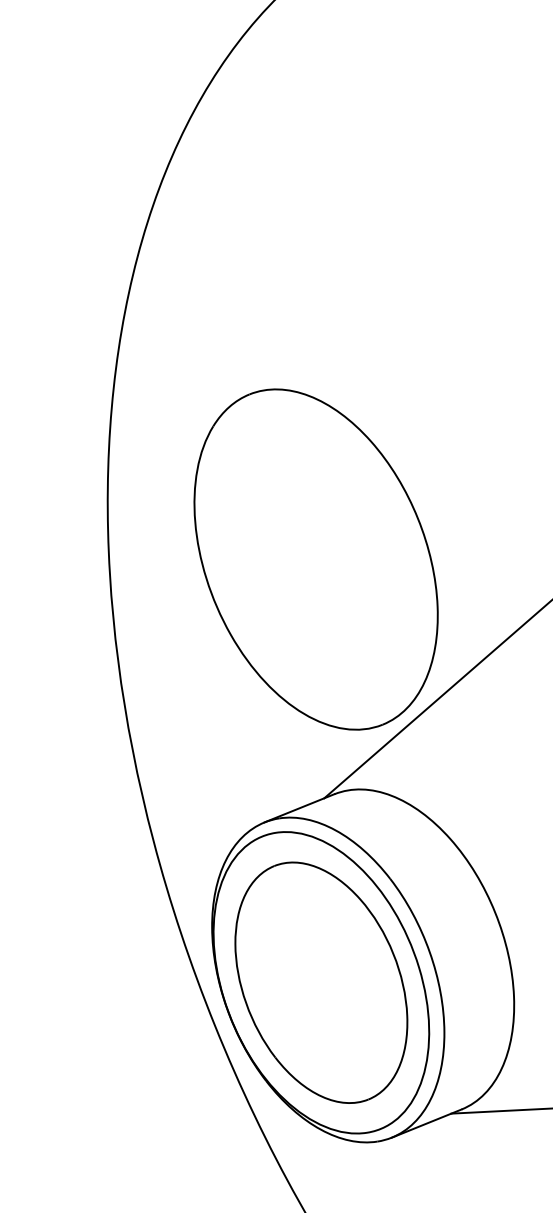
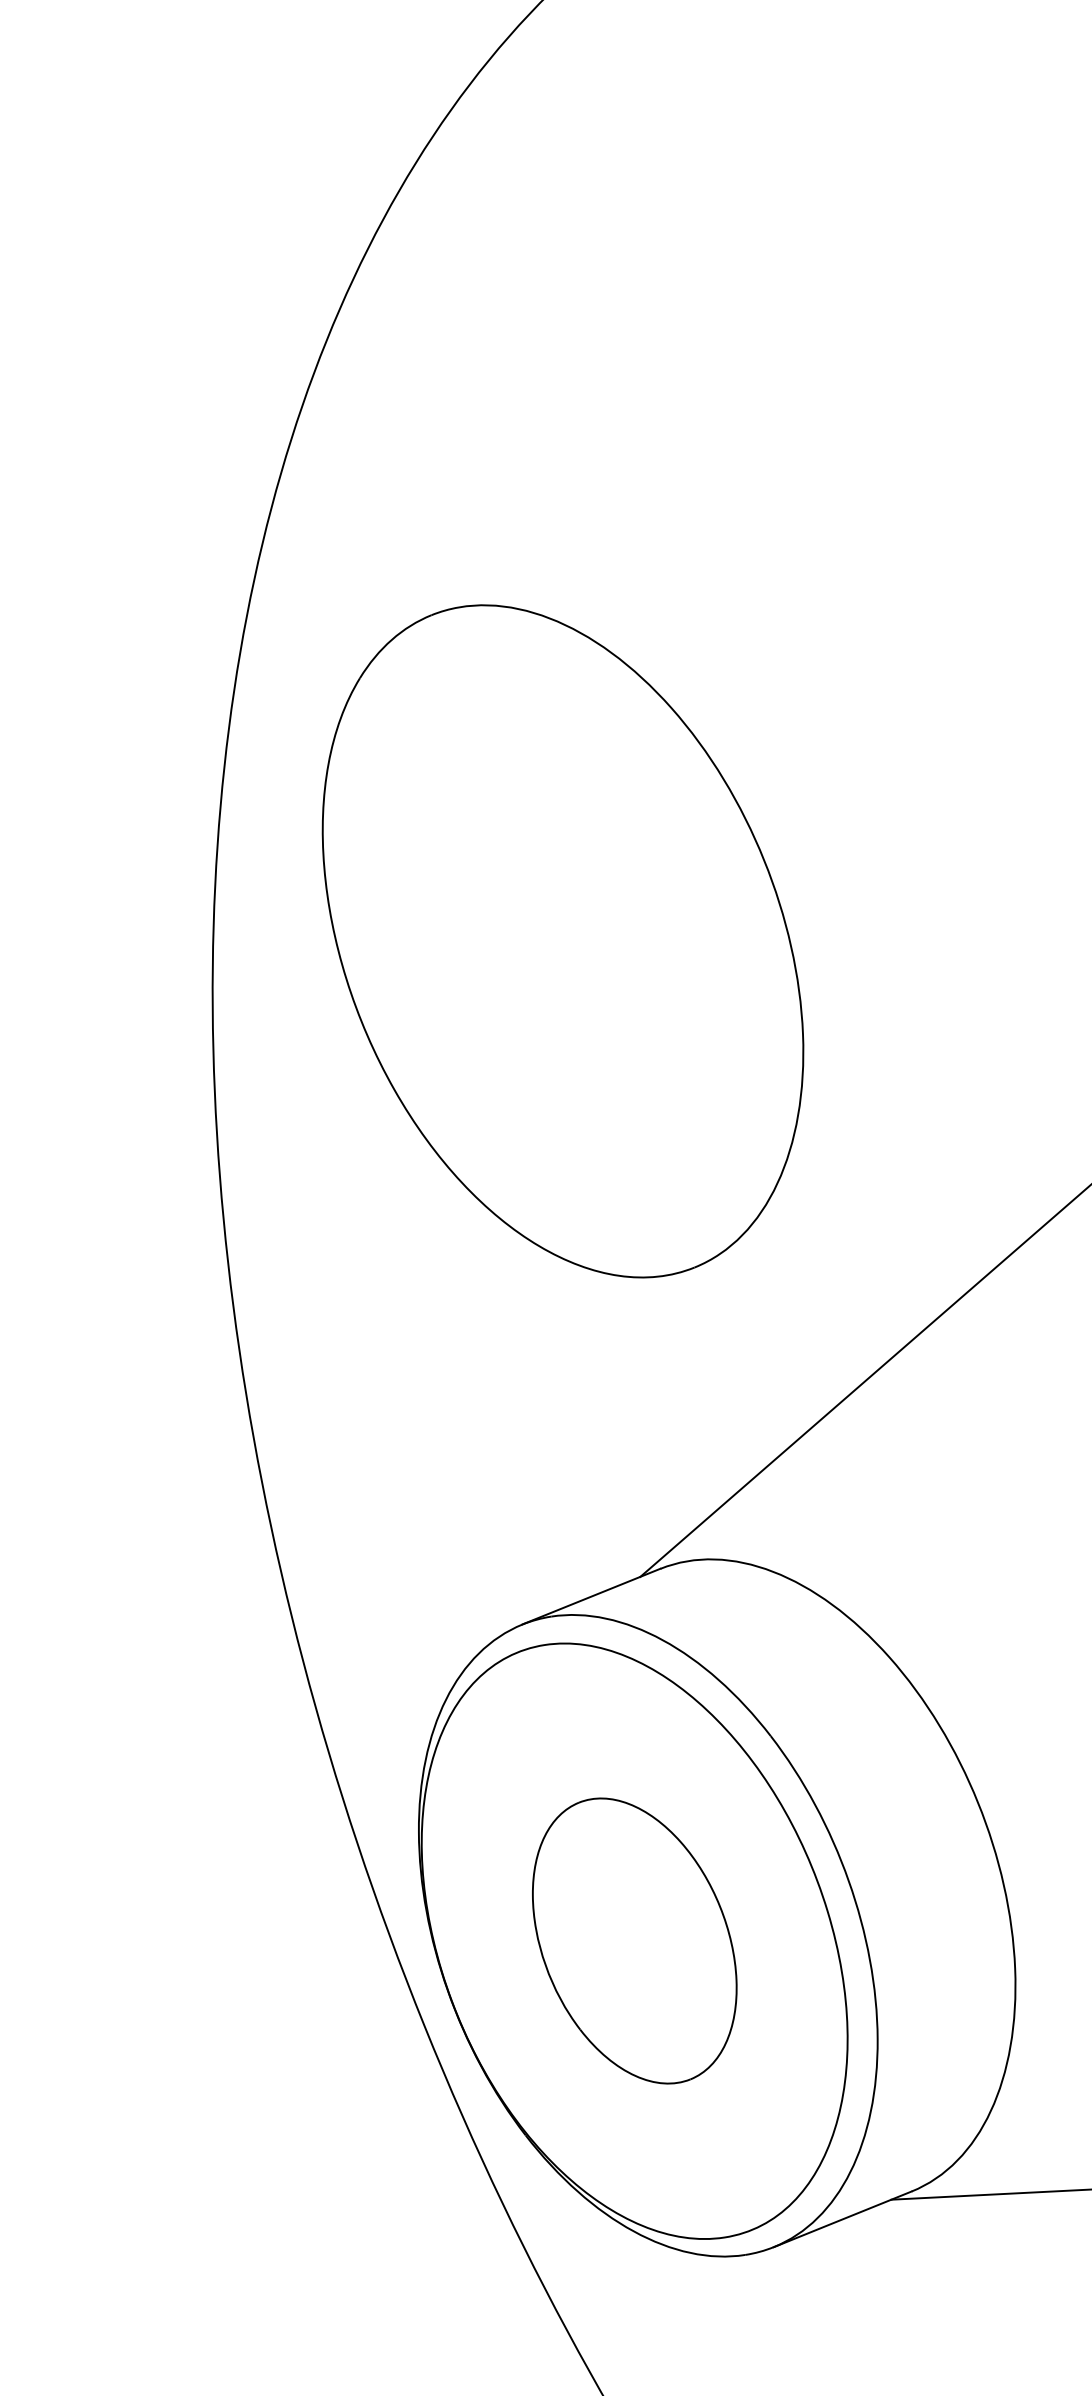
part: (315, 559) -> (561, 941), moved
part: (321, 982) -> (634, 1940), size x0.6

